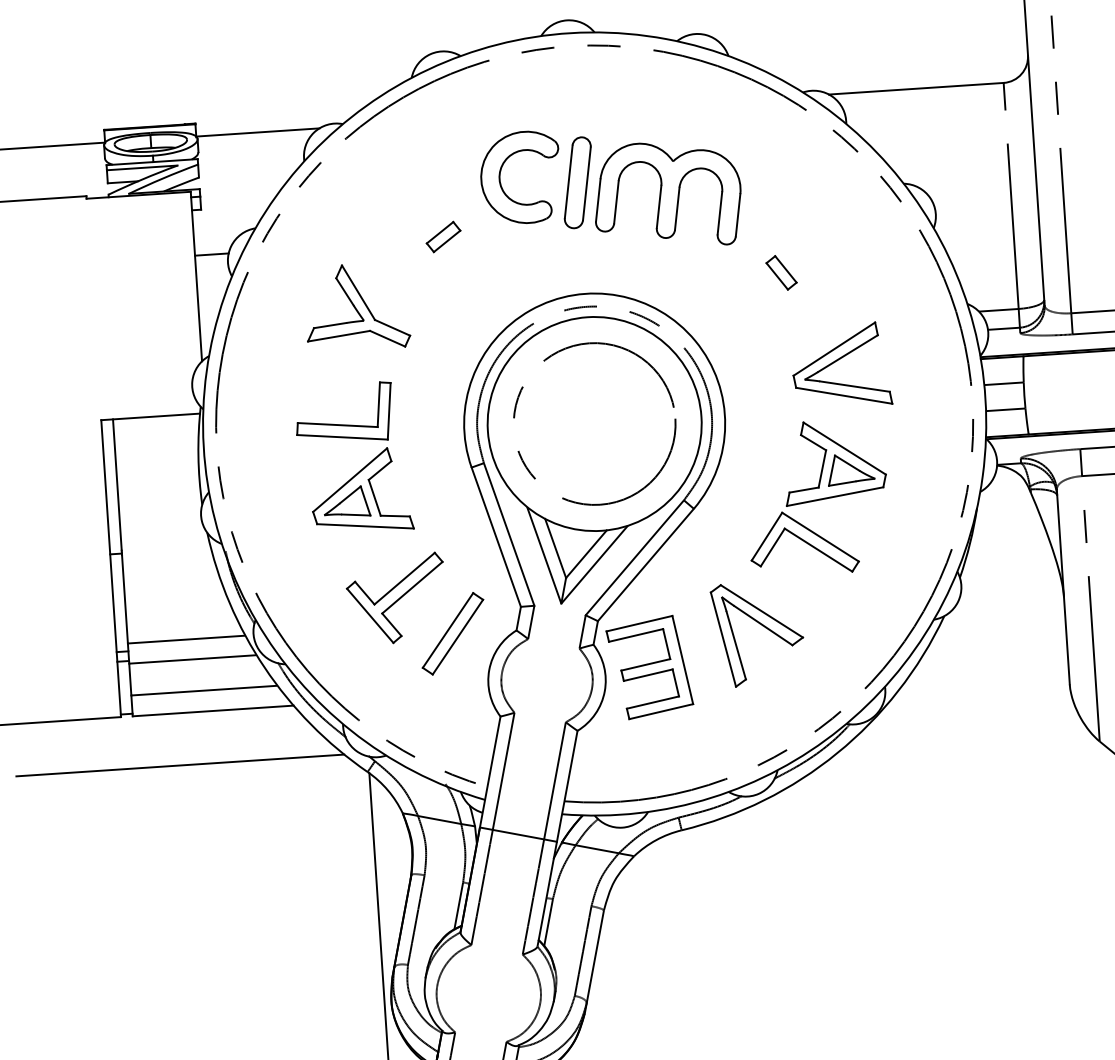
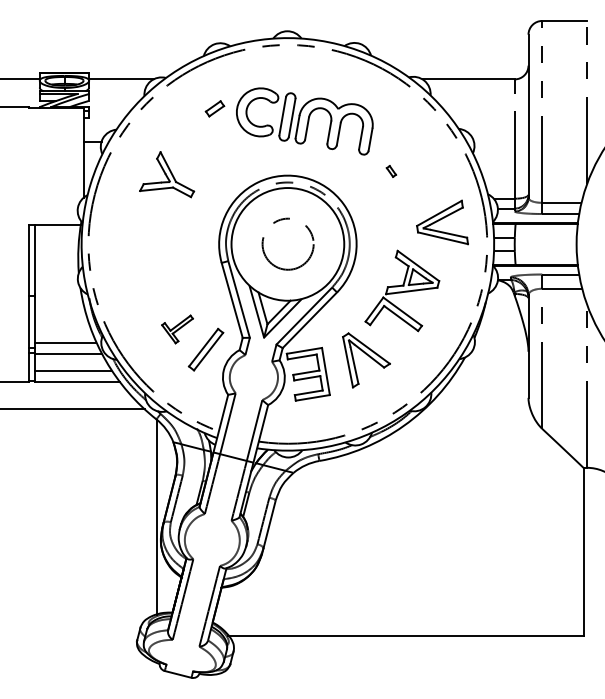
part: (442, 236) -> (214, 108), moved
part: (781, 272) -> (391, 171), size x0.6
part: (841, 365) -> (442, 222), moved
circle: (595, 422) -> (288, 243), size x0.6
part: (362, 466) -> (164, 258), removed
part: (396, 599) -> (177, 329), size x0.6

